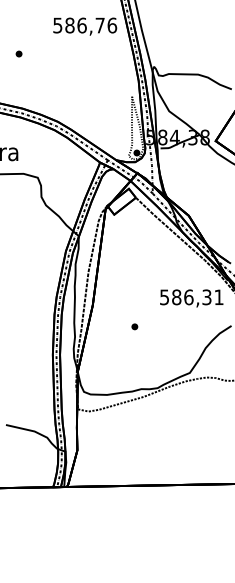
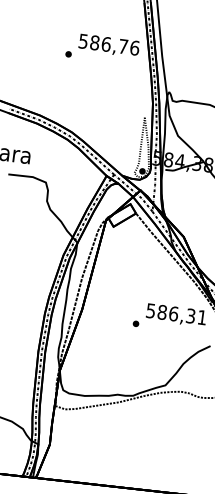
part: (18, 53) -> (68, 53), moved
part: (134, 326) -> (135, 323), moved

